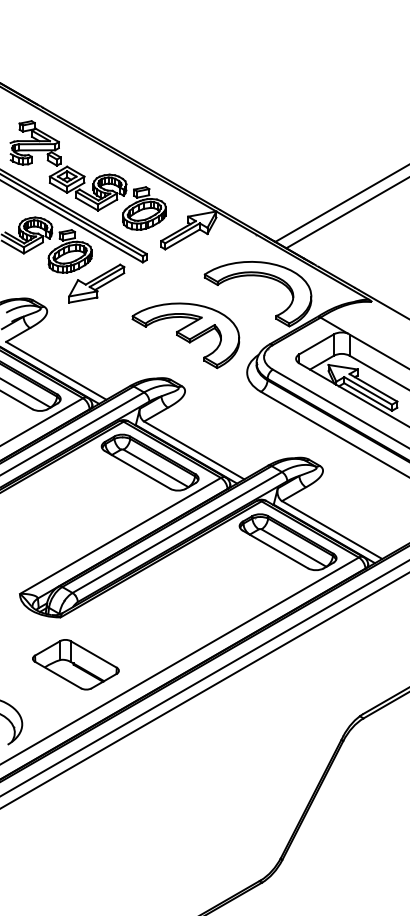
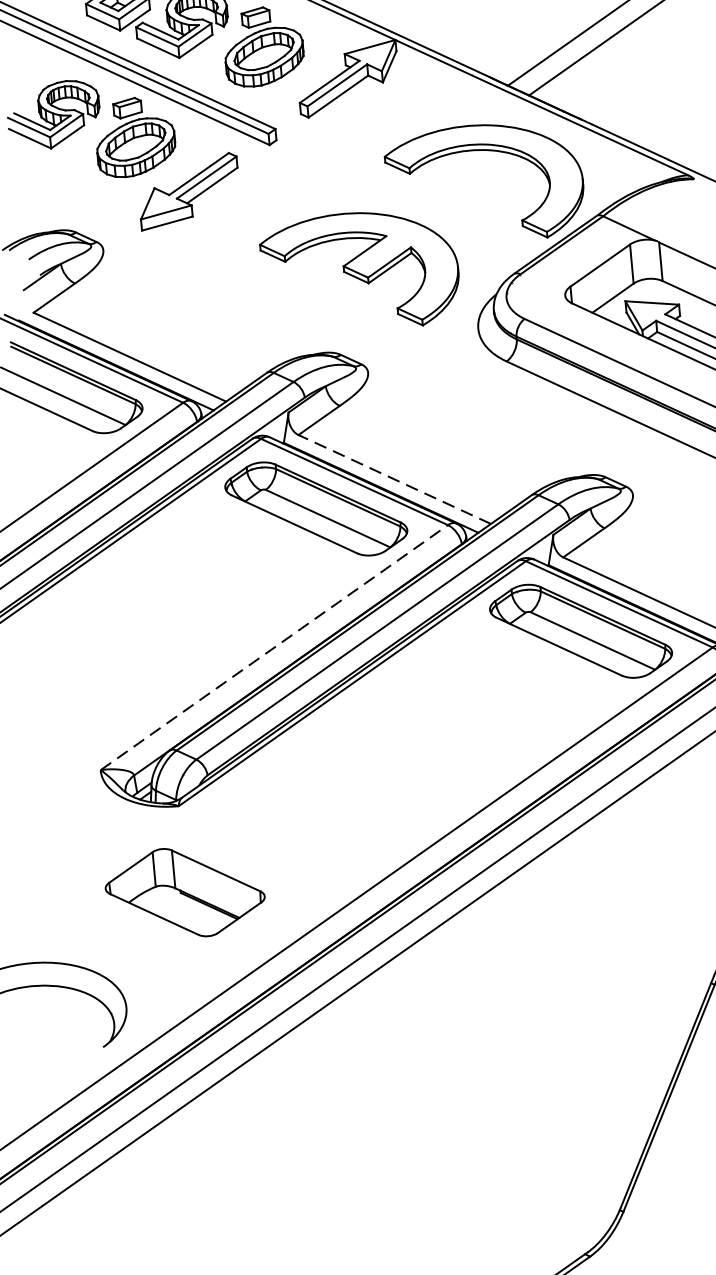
line: (194, 450) -> (395, 479), solid -> dashed
line: (120, 535) -> (274, 646), solid -> dashed
part: (75, 664) -> (184, 892), moved

